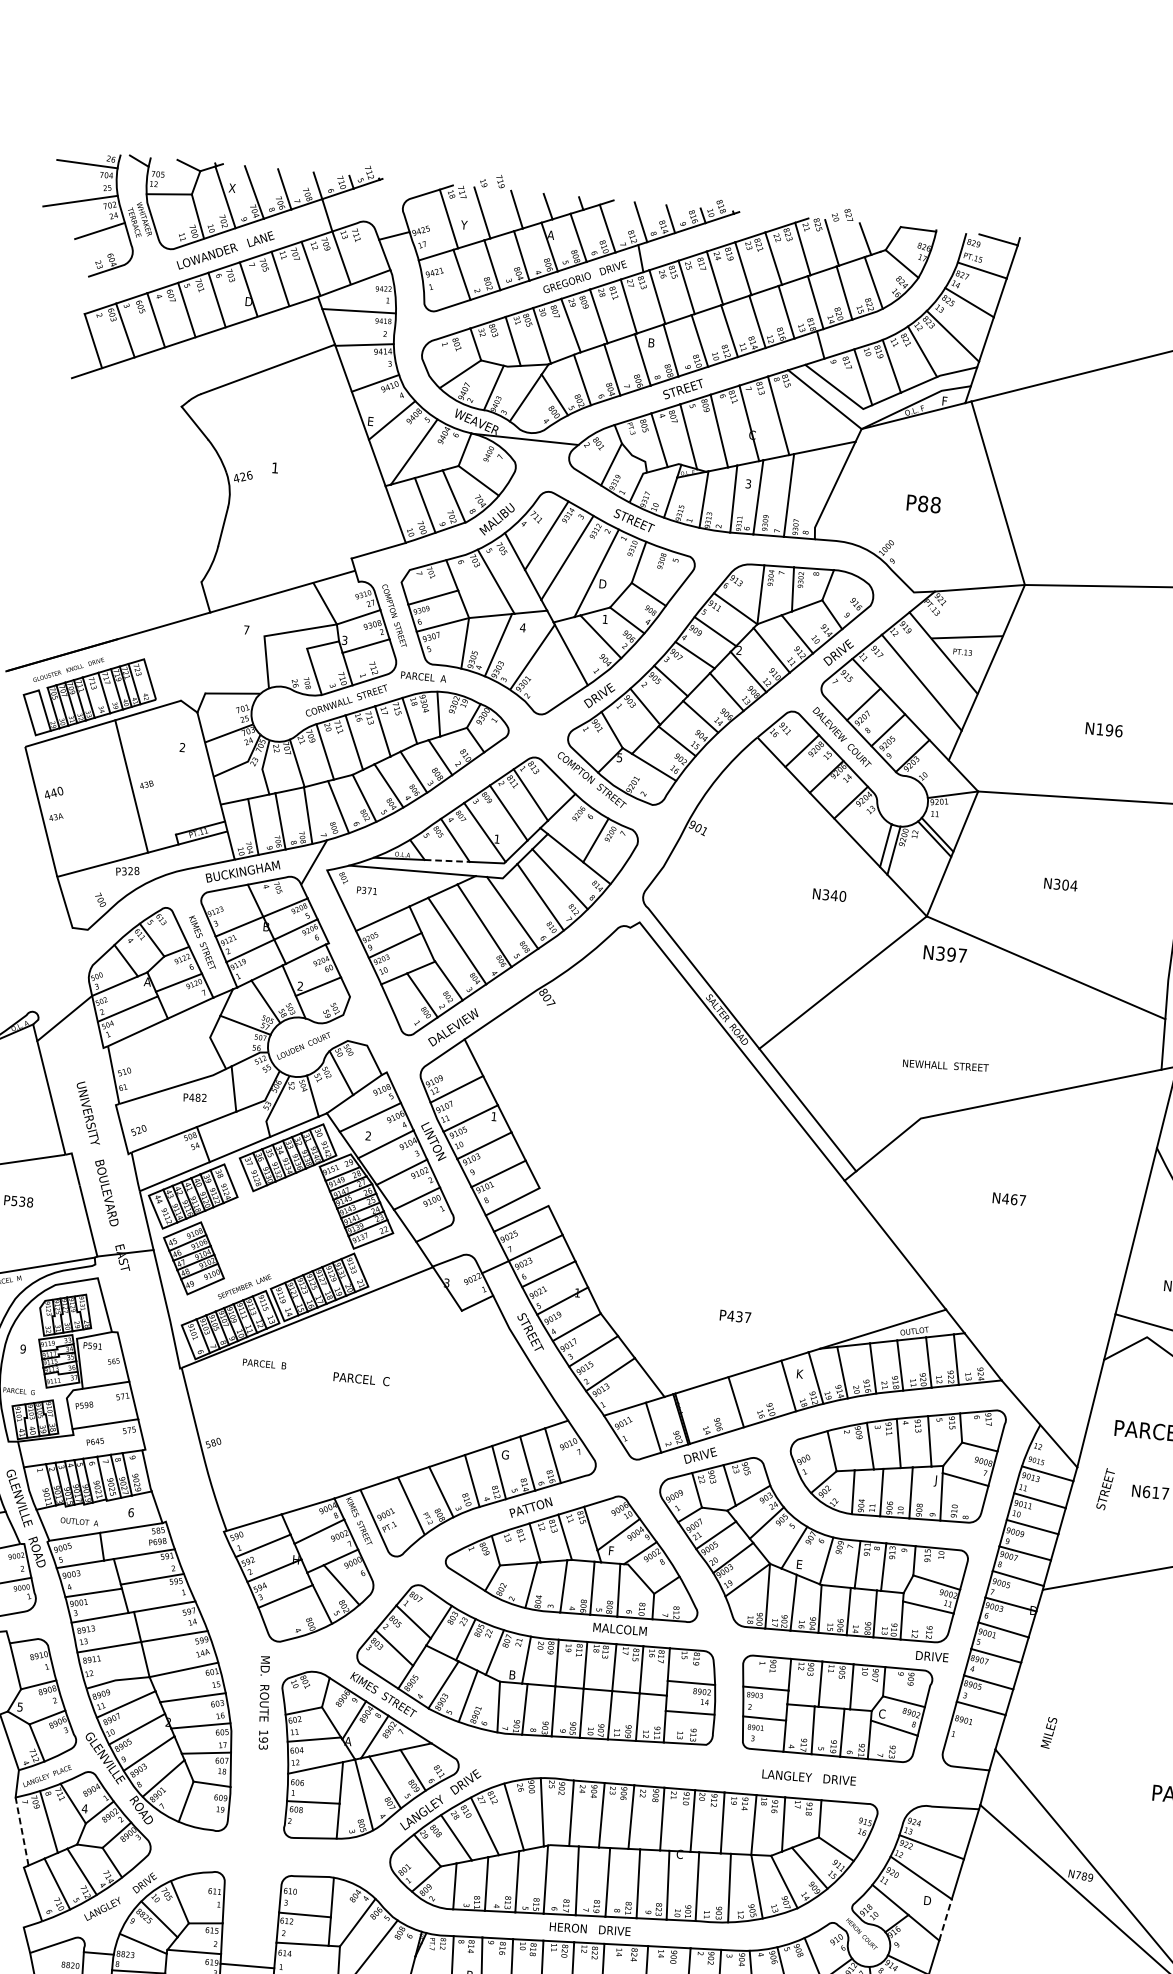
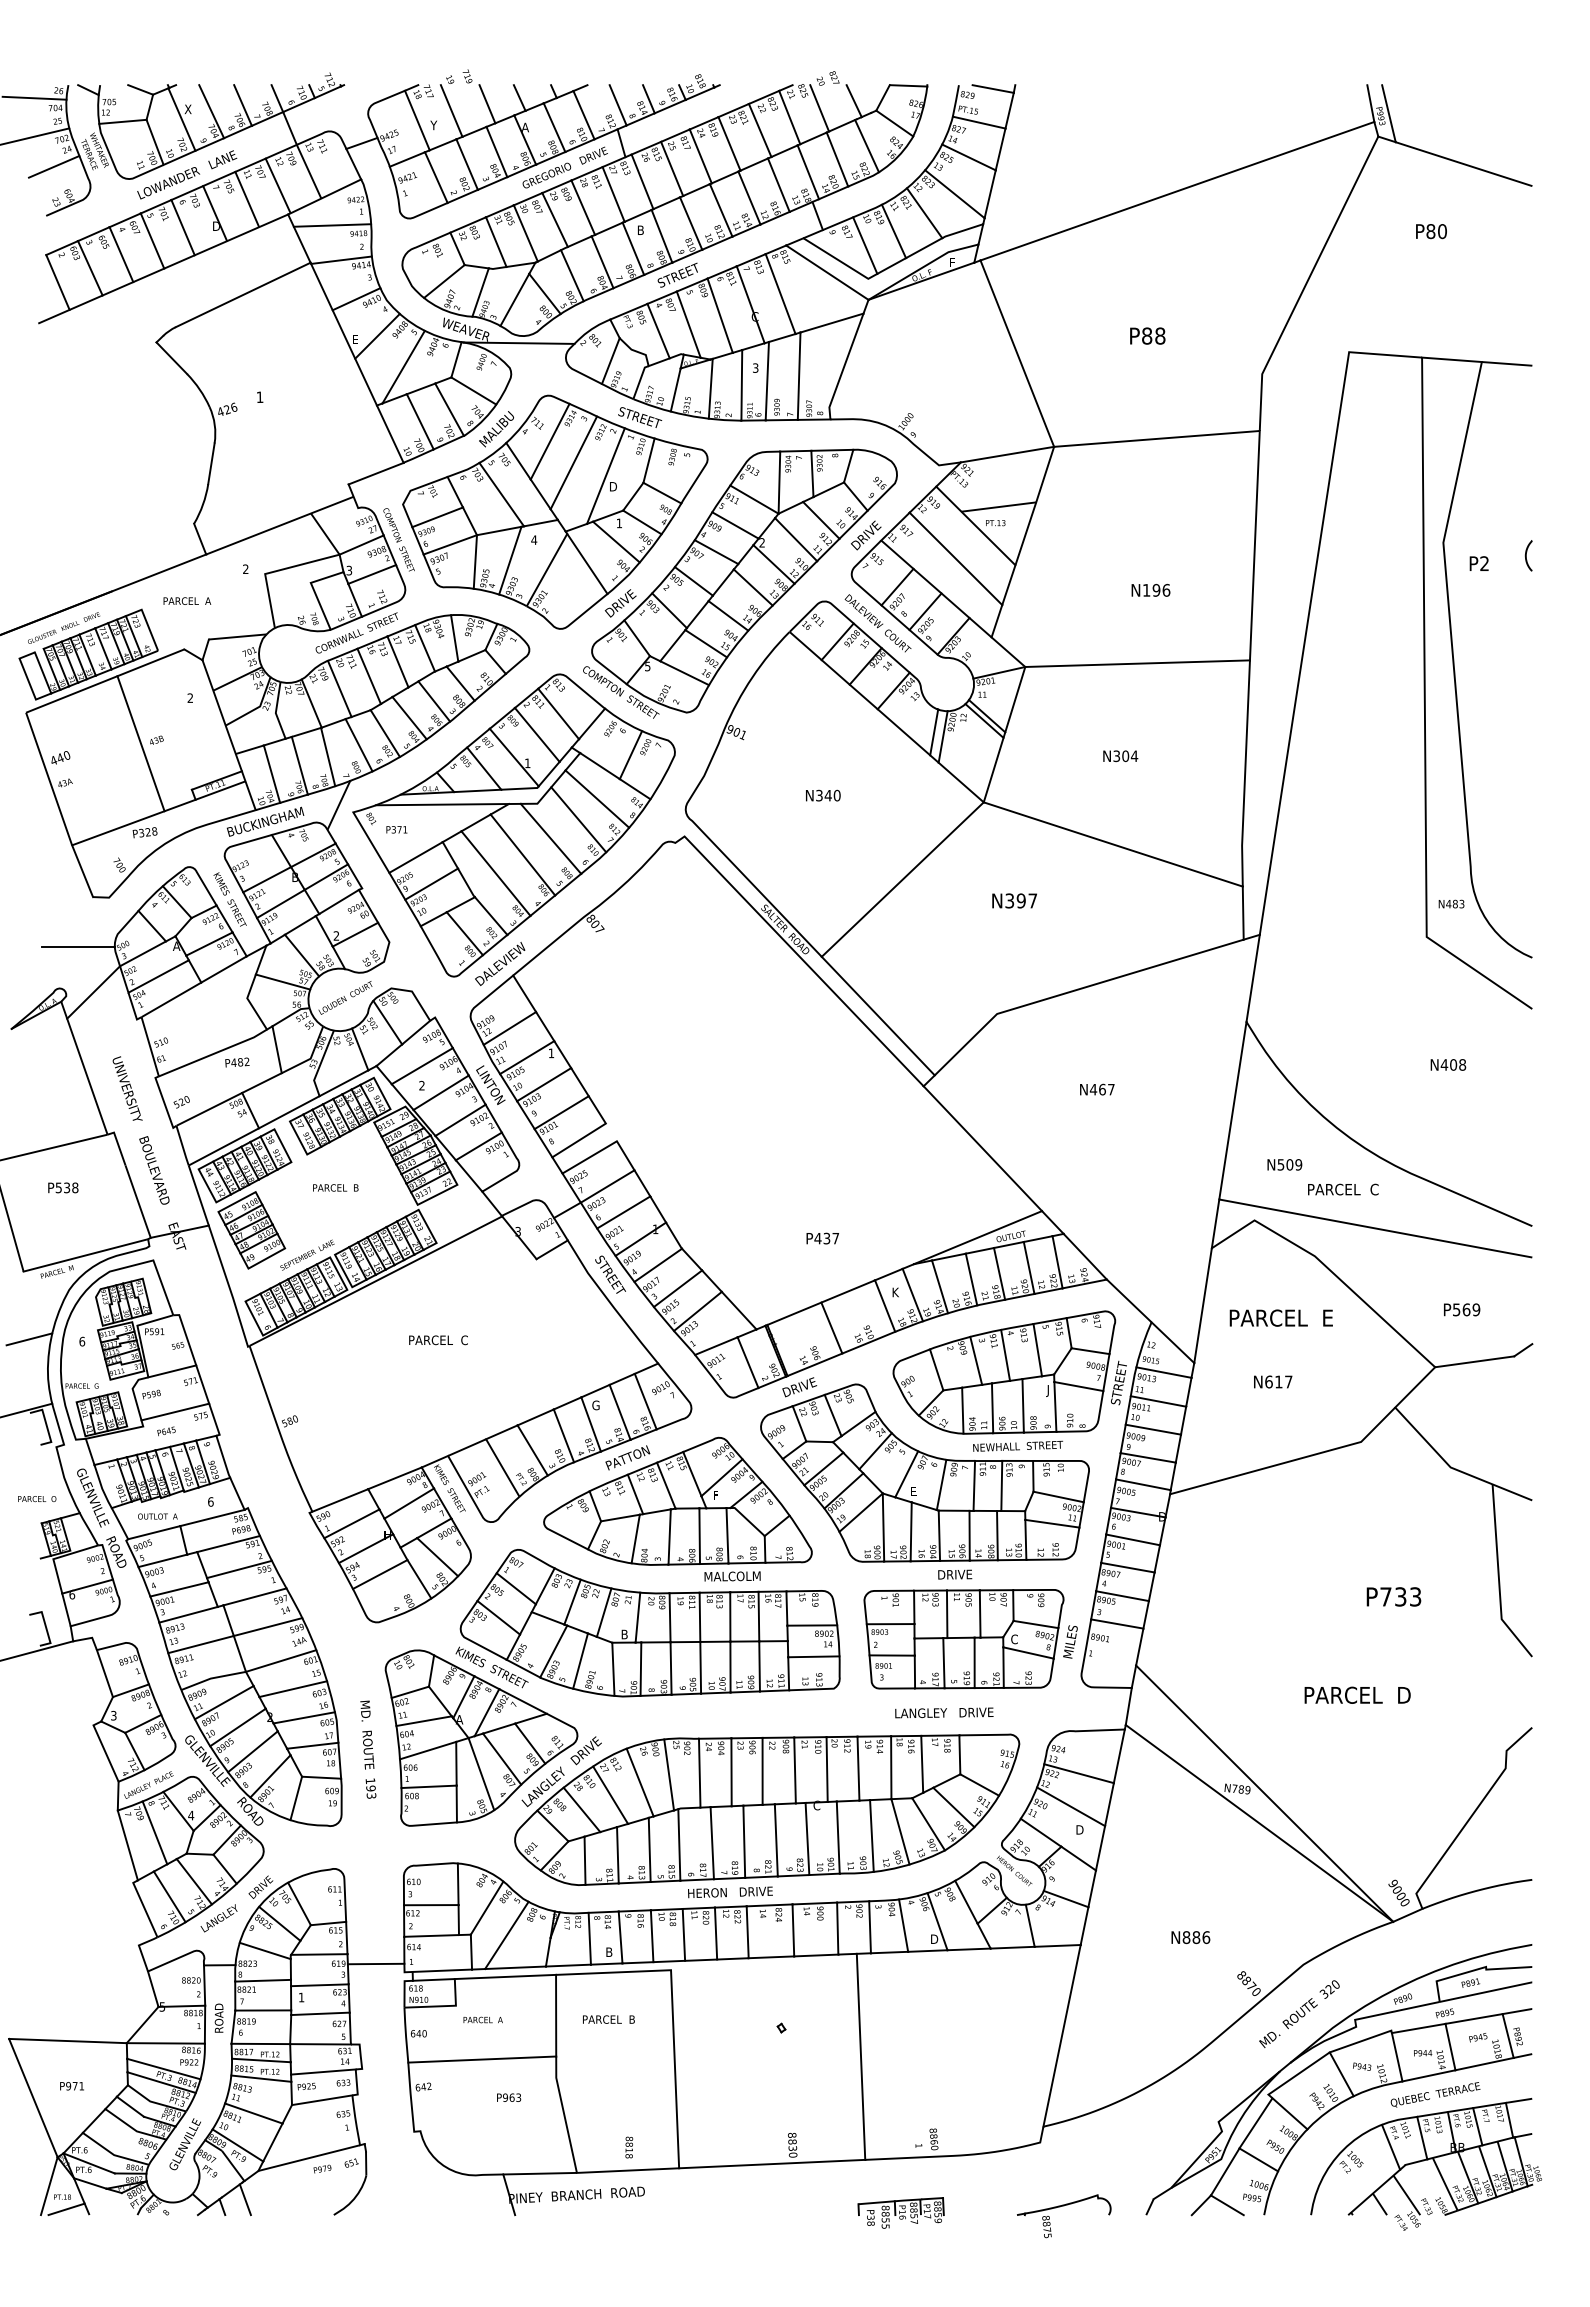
text: (923, 503) -> (1147, 335), moved
text: (246, 629) -> (245, 568), 7 -> 2
text: (423, 676) -> (187, 600), moved
line: (447, 860) -> (477, 790), dashed -> solid
text: (829, 895) -> (823, 795), moved
text: (945, 953) -> (1014, 900), moved
line: (53, 974) -> (77, 947), added
text: (945, 1064) -> (1017, 1445), moved
text: (23, 1348) -> (82, 1341), 9 -> 6
text: (264, 1363) -> (335, 1187), moved
text: (1105, 1488) -> (1118, 1382), moved
text: (932, 1656) -> (955, 1574), moved
text: (264, 1702) -> (368, 1749), moved
text: (20, 1705) -> (113, 1714), 5 -> 3
text: (1049, 1732) -> (1070, 1641), moved
line: (21, 1830) -> (127, 1844), dashed -> solid
line: (945, 1920) -> (1100, 1848), dashed -> solid

